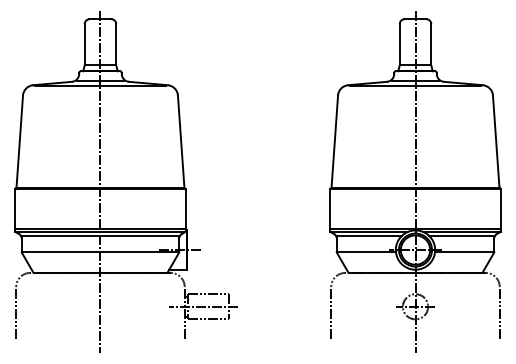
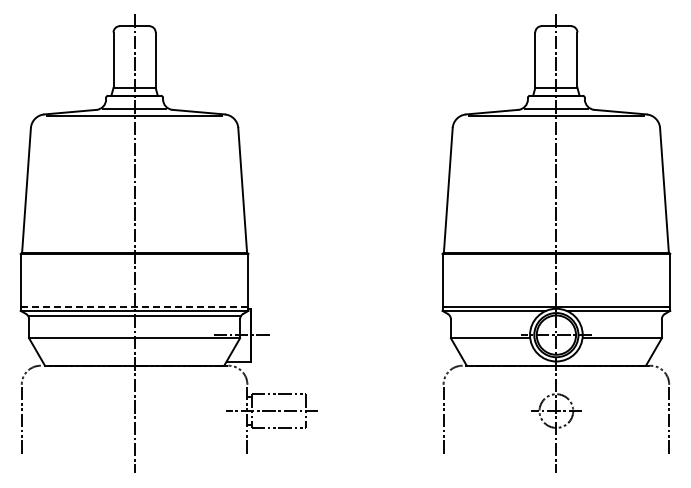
line: (100, 228) -> (134, 306), solid -> dashed
line: (369, 235) -> (494, 315), removed
line: (461, 235) -> (618, 315), removed

